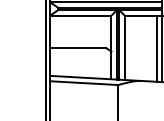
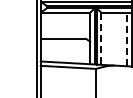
line: (125, 48) -> (101, 39), solid -> dashed
line: (157, 48) -> (127, 39), solid -> dashed

